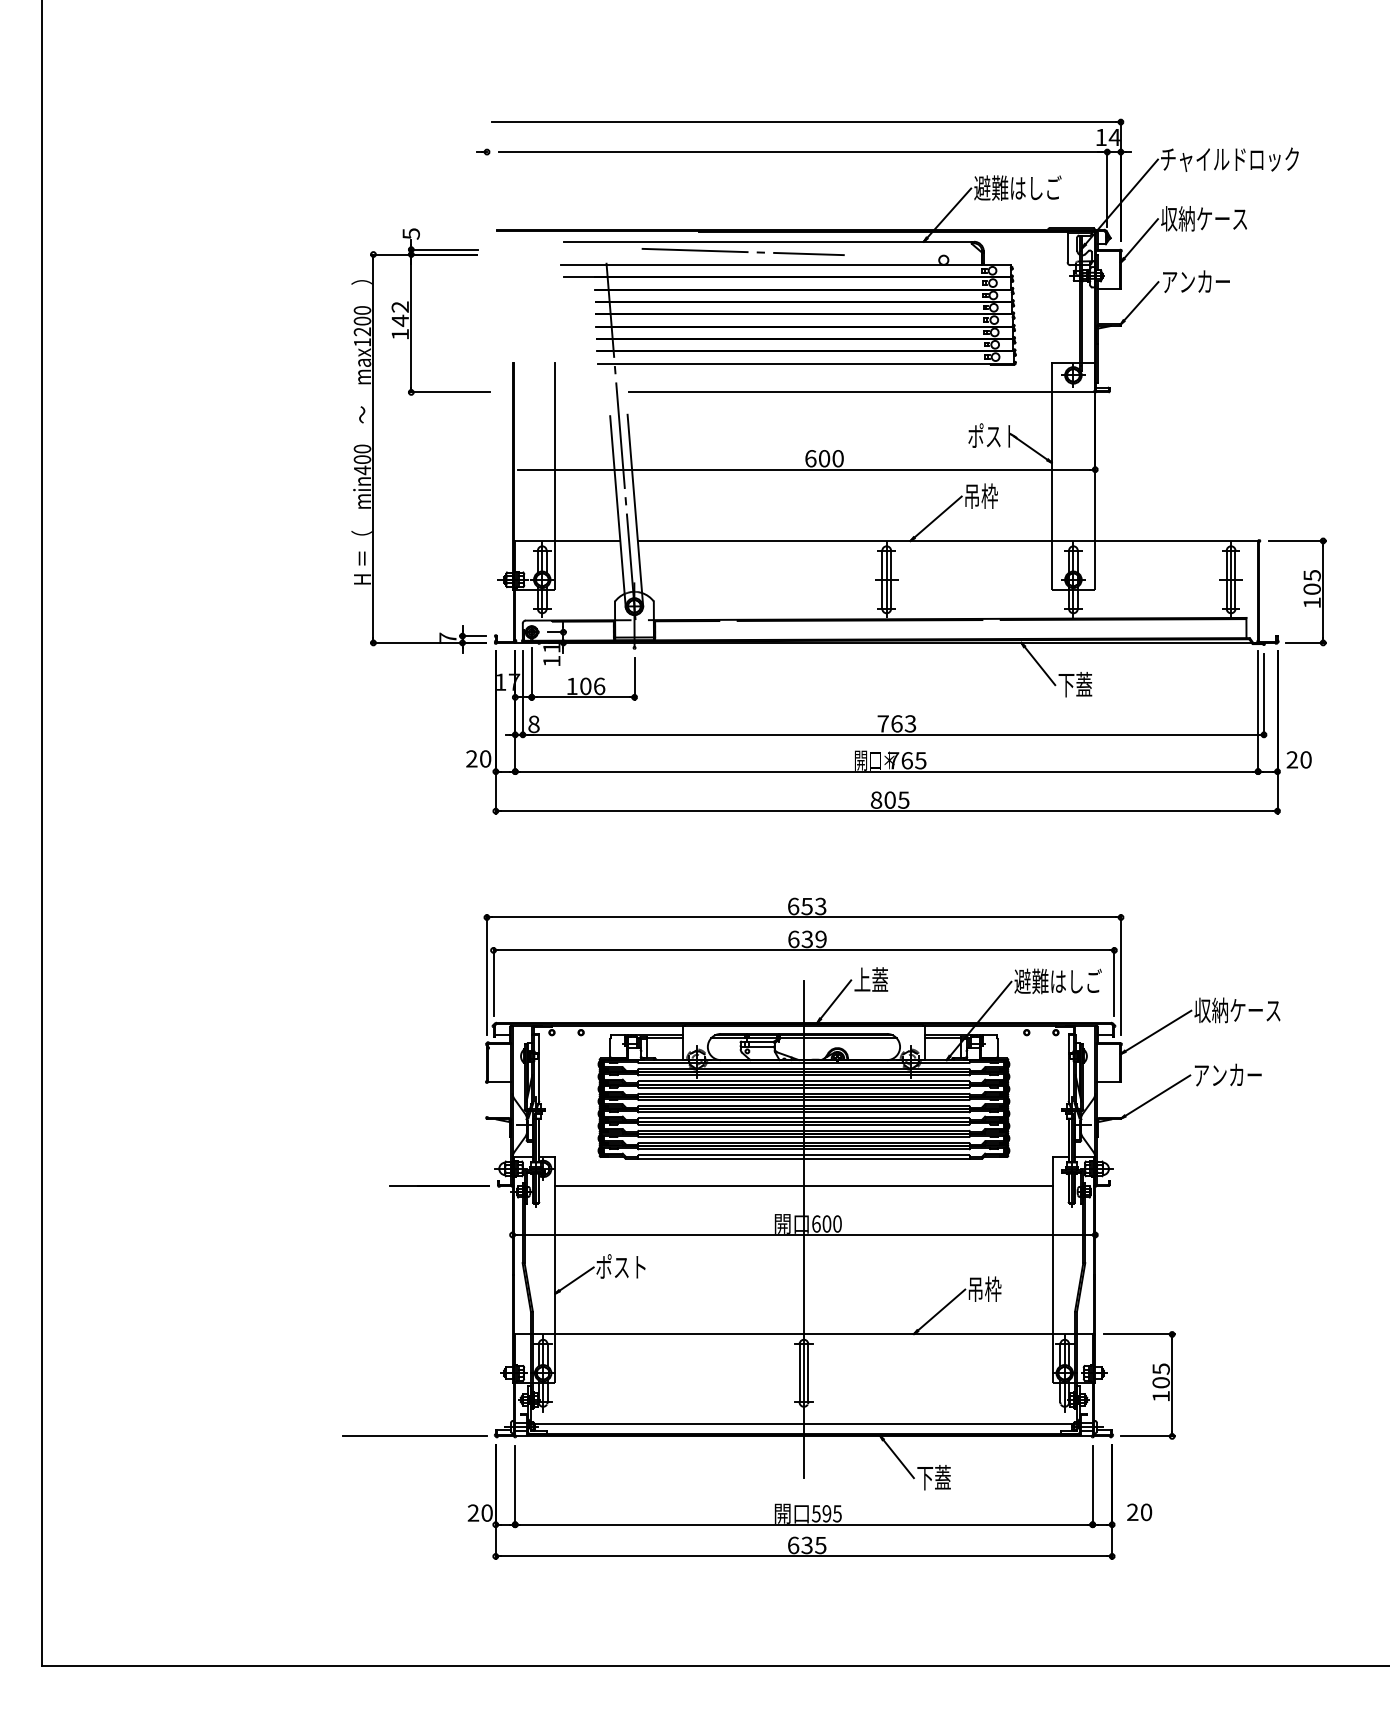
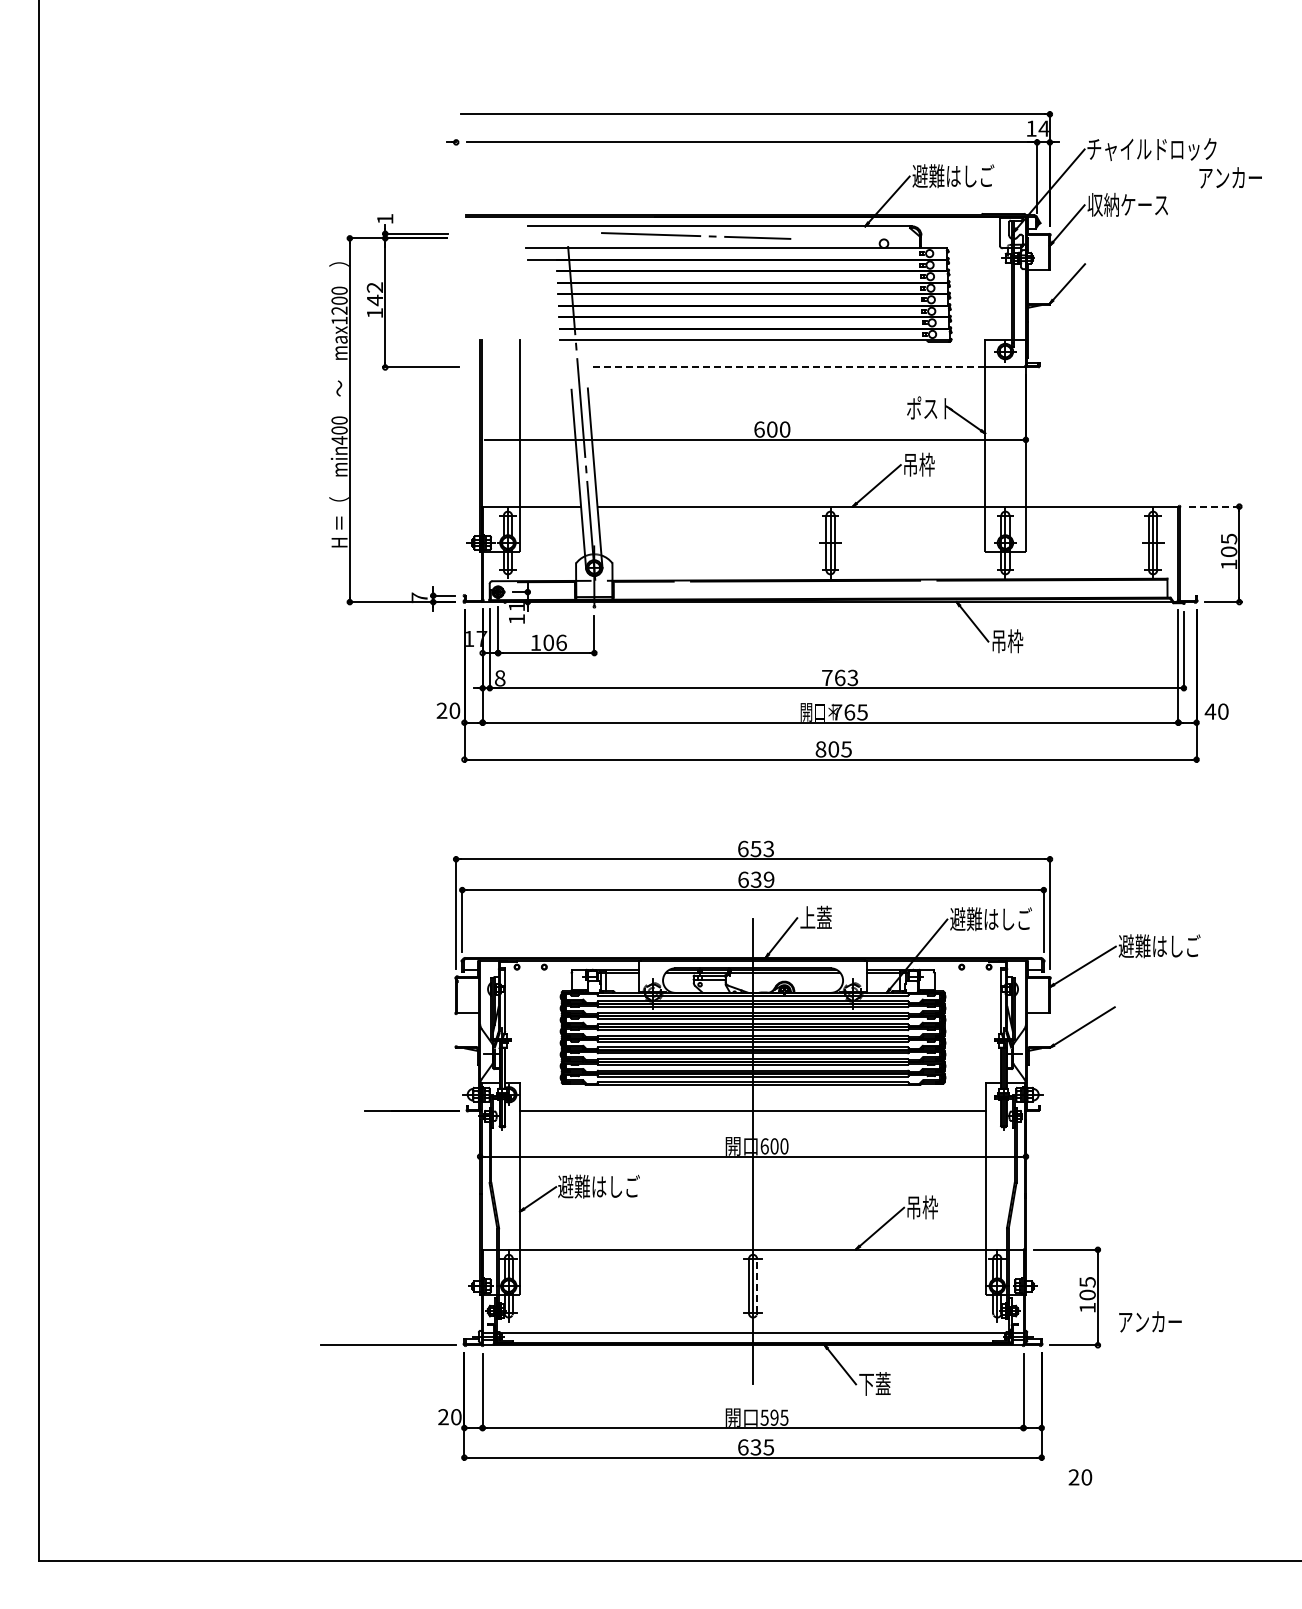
text: (411, 233) -> (385, 218), 5 -> 1
text: (1196, 281) -> (1230, 177), moved
line: (840, 392) -> (787, 367), solid -> dashed
line: (1297, 540) -> (1215, 506), solid -> dashed
text: (1075, 684) -> (1007, 641), 下蓋 -> 吊枠
text: (1292, 759) -> (1210, 711), 20 -> 40
text: (1237, 1010) -> (1159, 946), 収納ケース -> 避難はしご
text: (1228, 1074) -> (1150, 1321), moved
text: (638, 1266) -> (598, 1186), ポスト -> 避難はしご
line: (808, 1372) -> (757, 1285), solid -> dashed
text: (1139, 1512) -> (1080, 1477), moved

